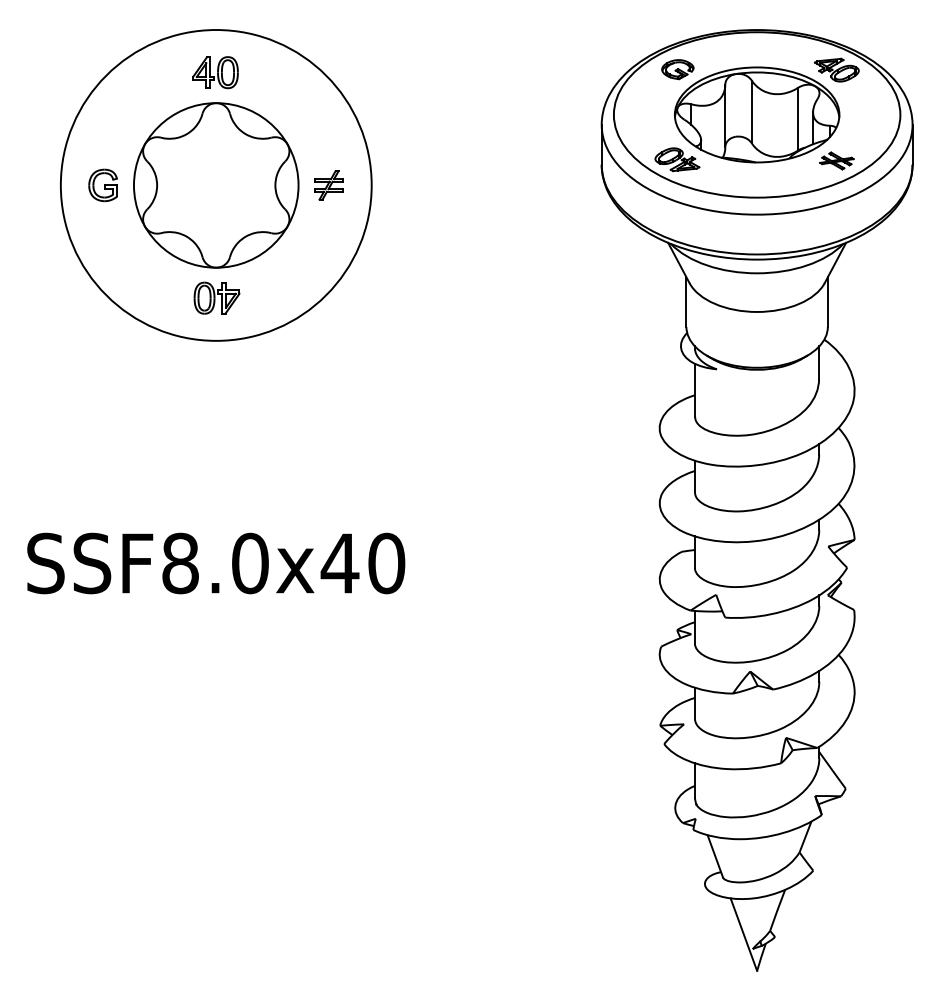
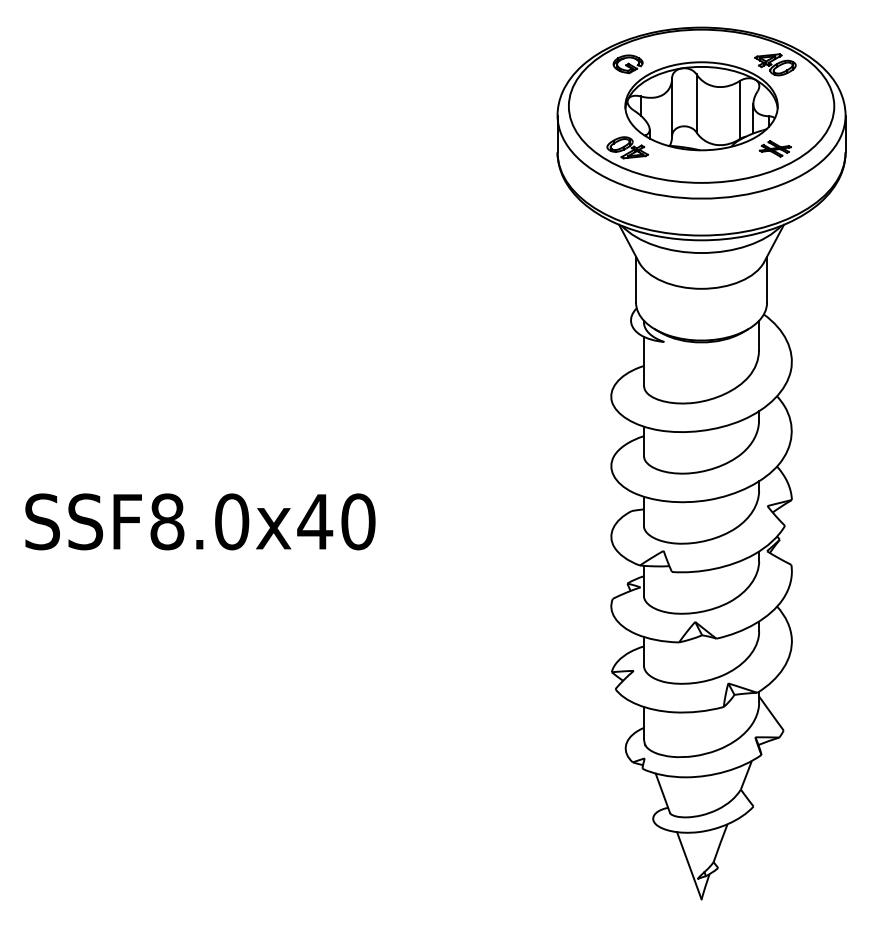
part: (216, 185) -> (200, 171), removed

